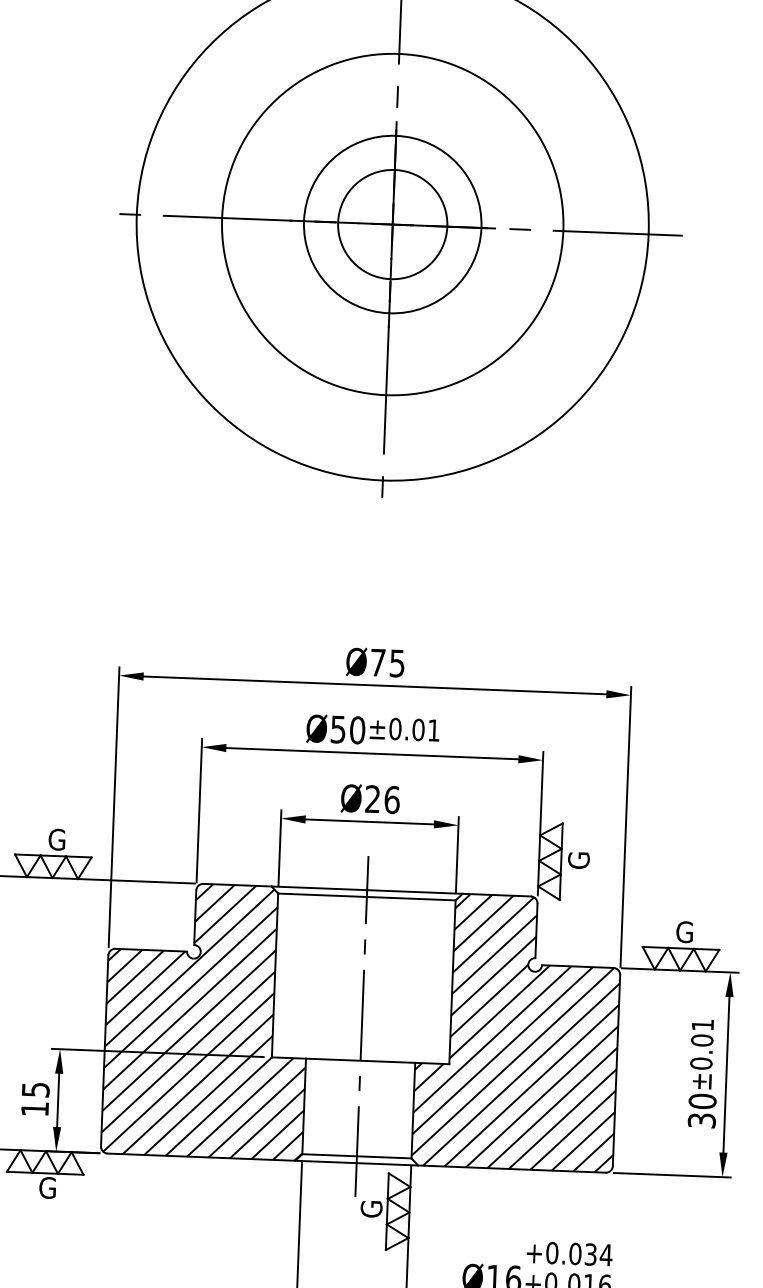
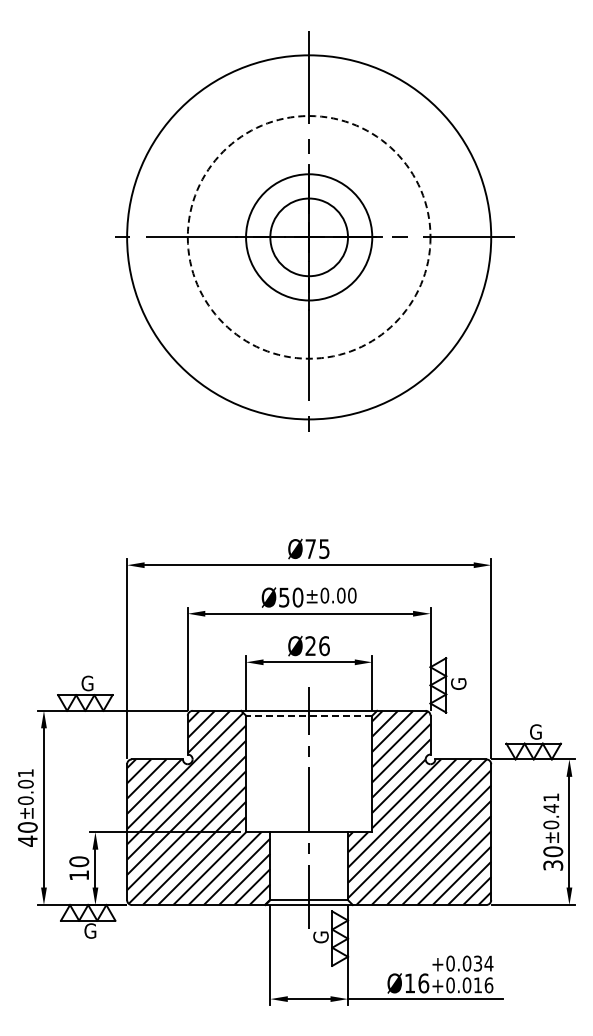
circle: (391, 224) -> (308, 237), solid -> dashed
text: (434, 730) -> (352, 595), ±0.01 -> ±0.00
line: (365, 896) -> (308, 715), solid -> dashed
text: (702, 1040) -> (551, 808), ±0.01 -> ±0.41
text: (36, 1089) -> (79, 861), 15 -> 10

